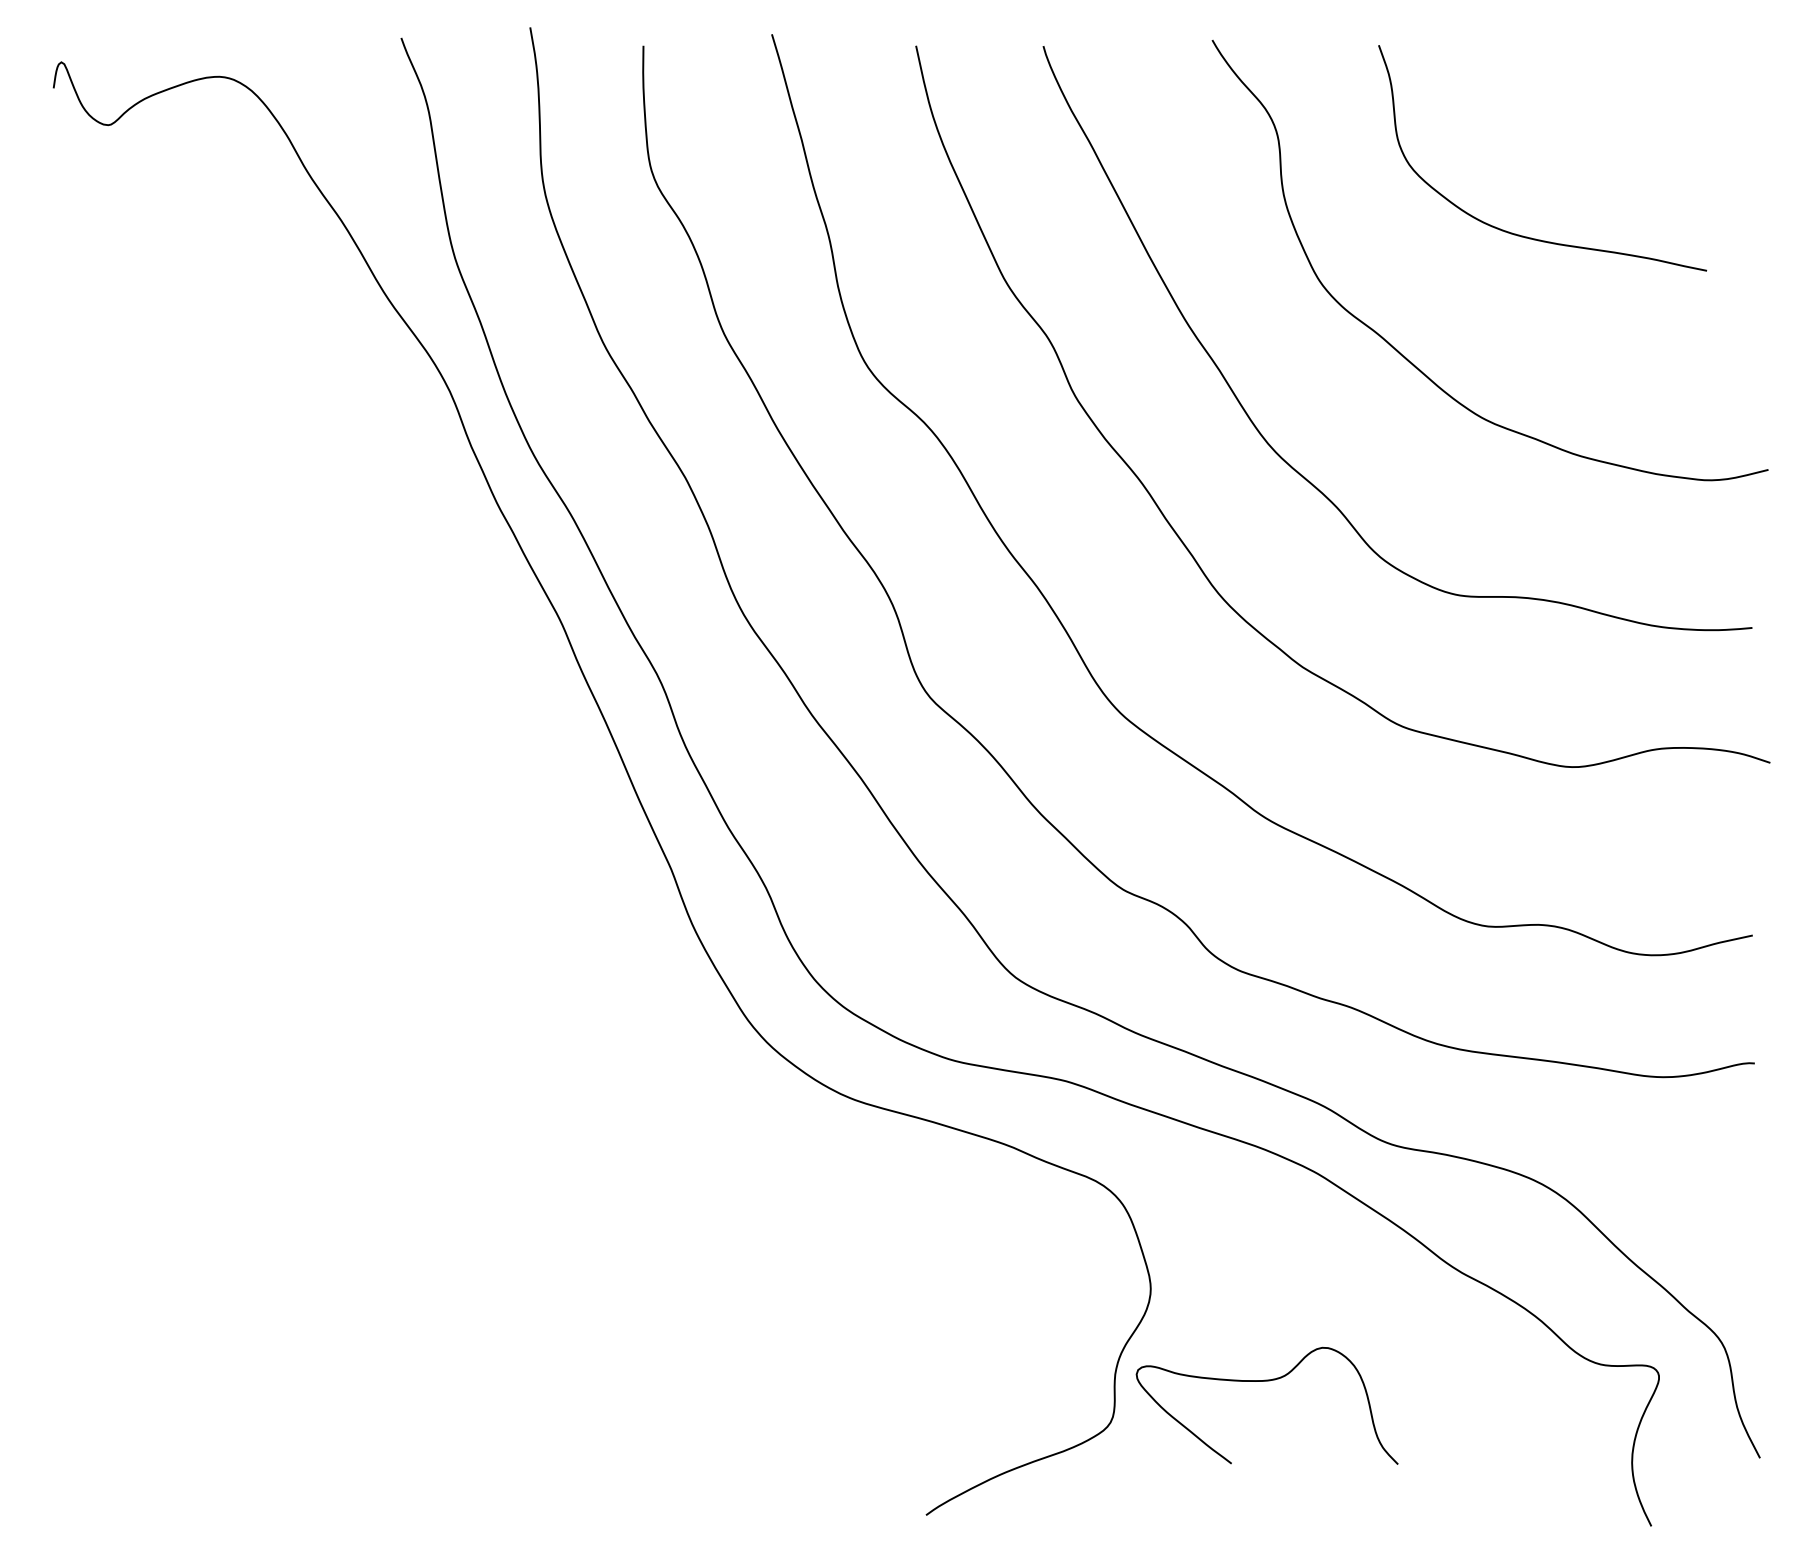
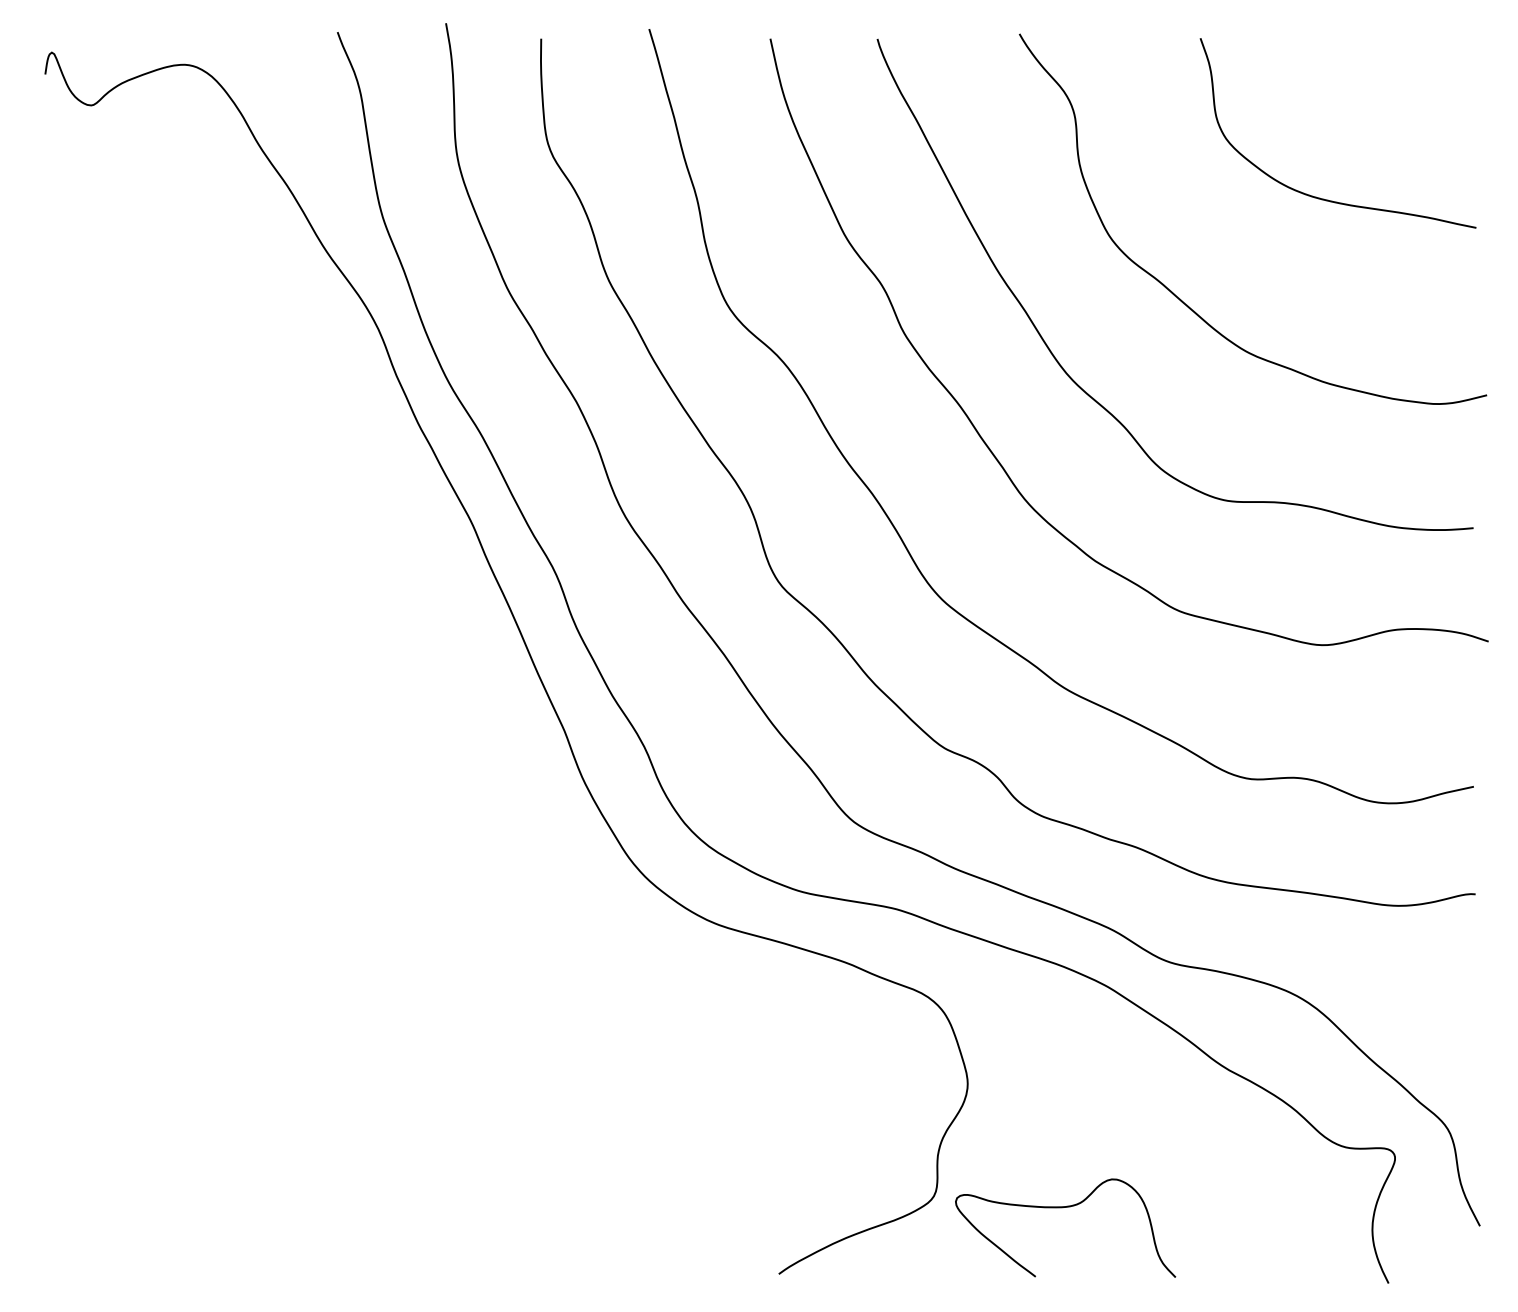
curve: (1516, 233) -> (1316, 196), moved
curve: (1263, 1382) -> (1062, 1208), moved

